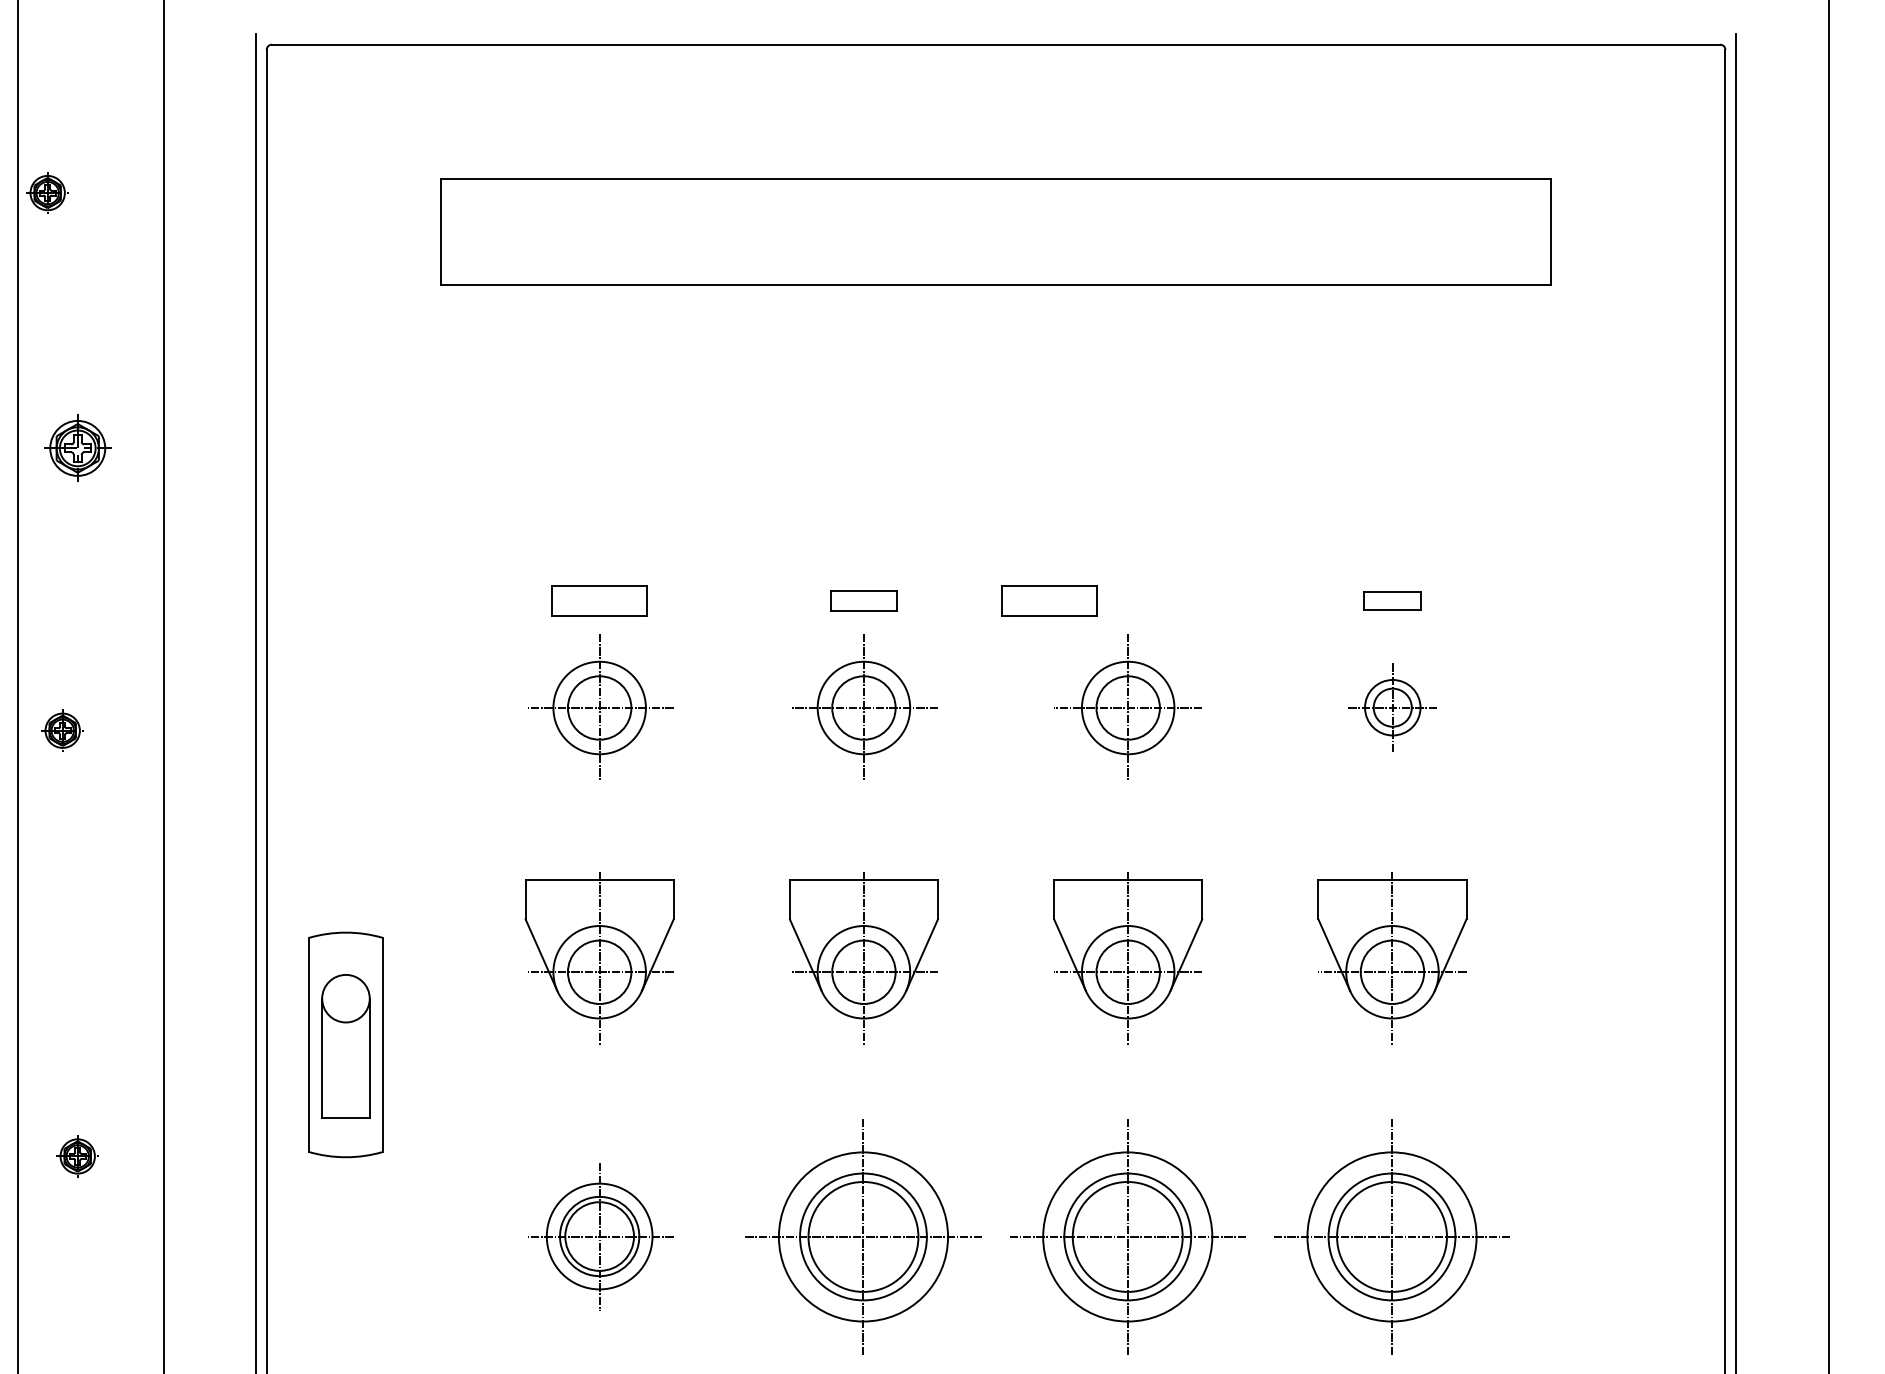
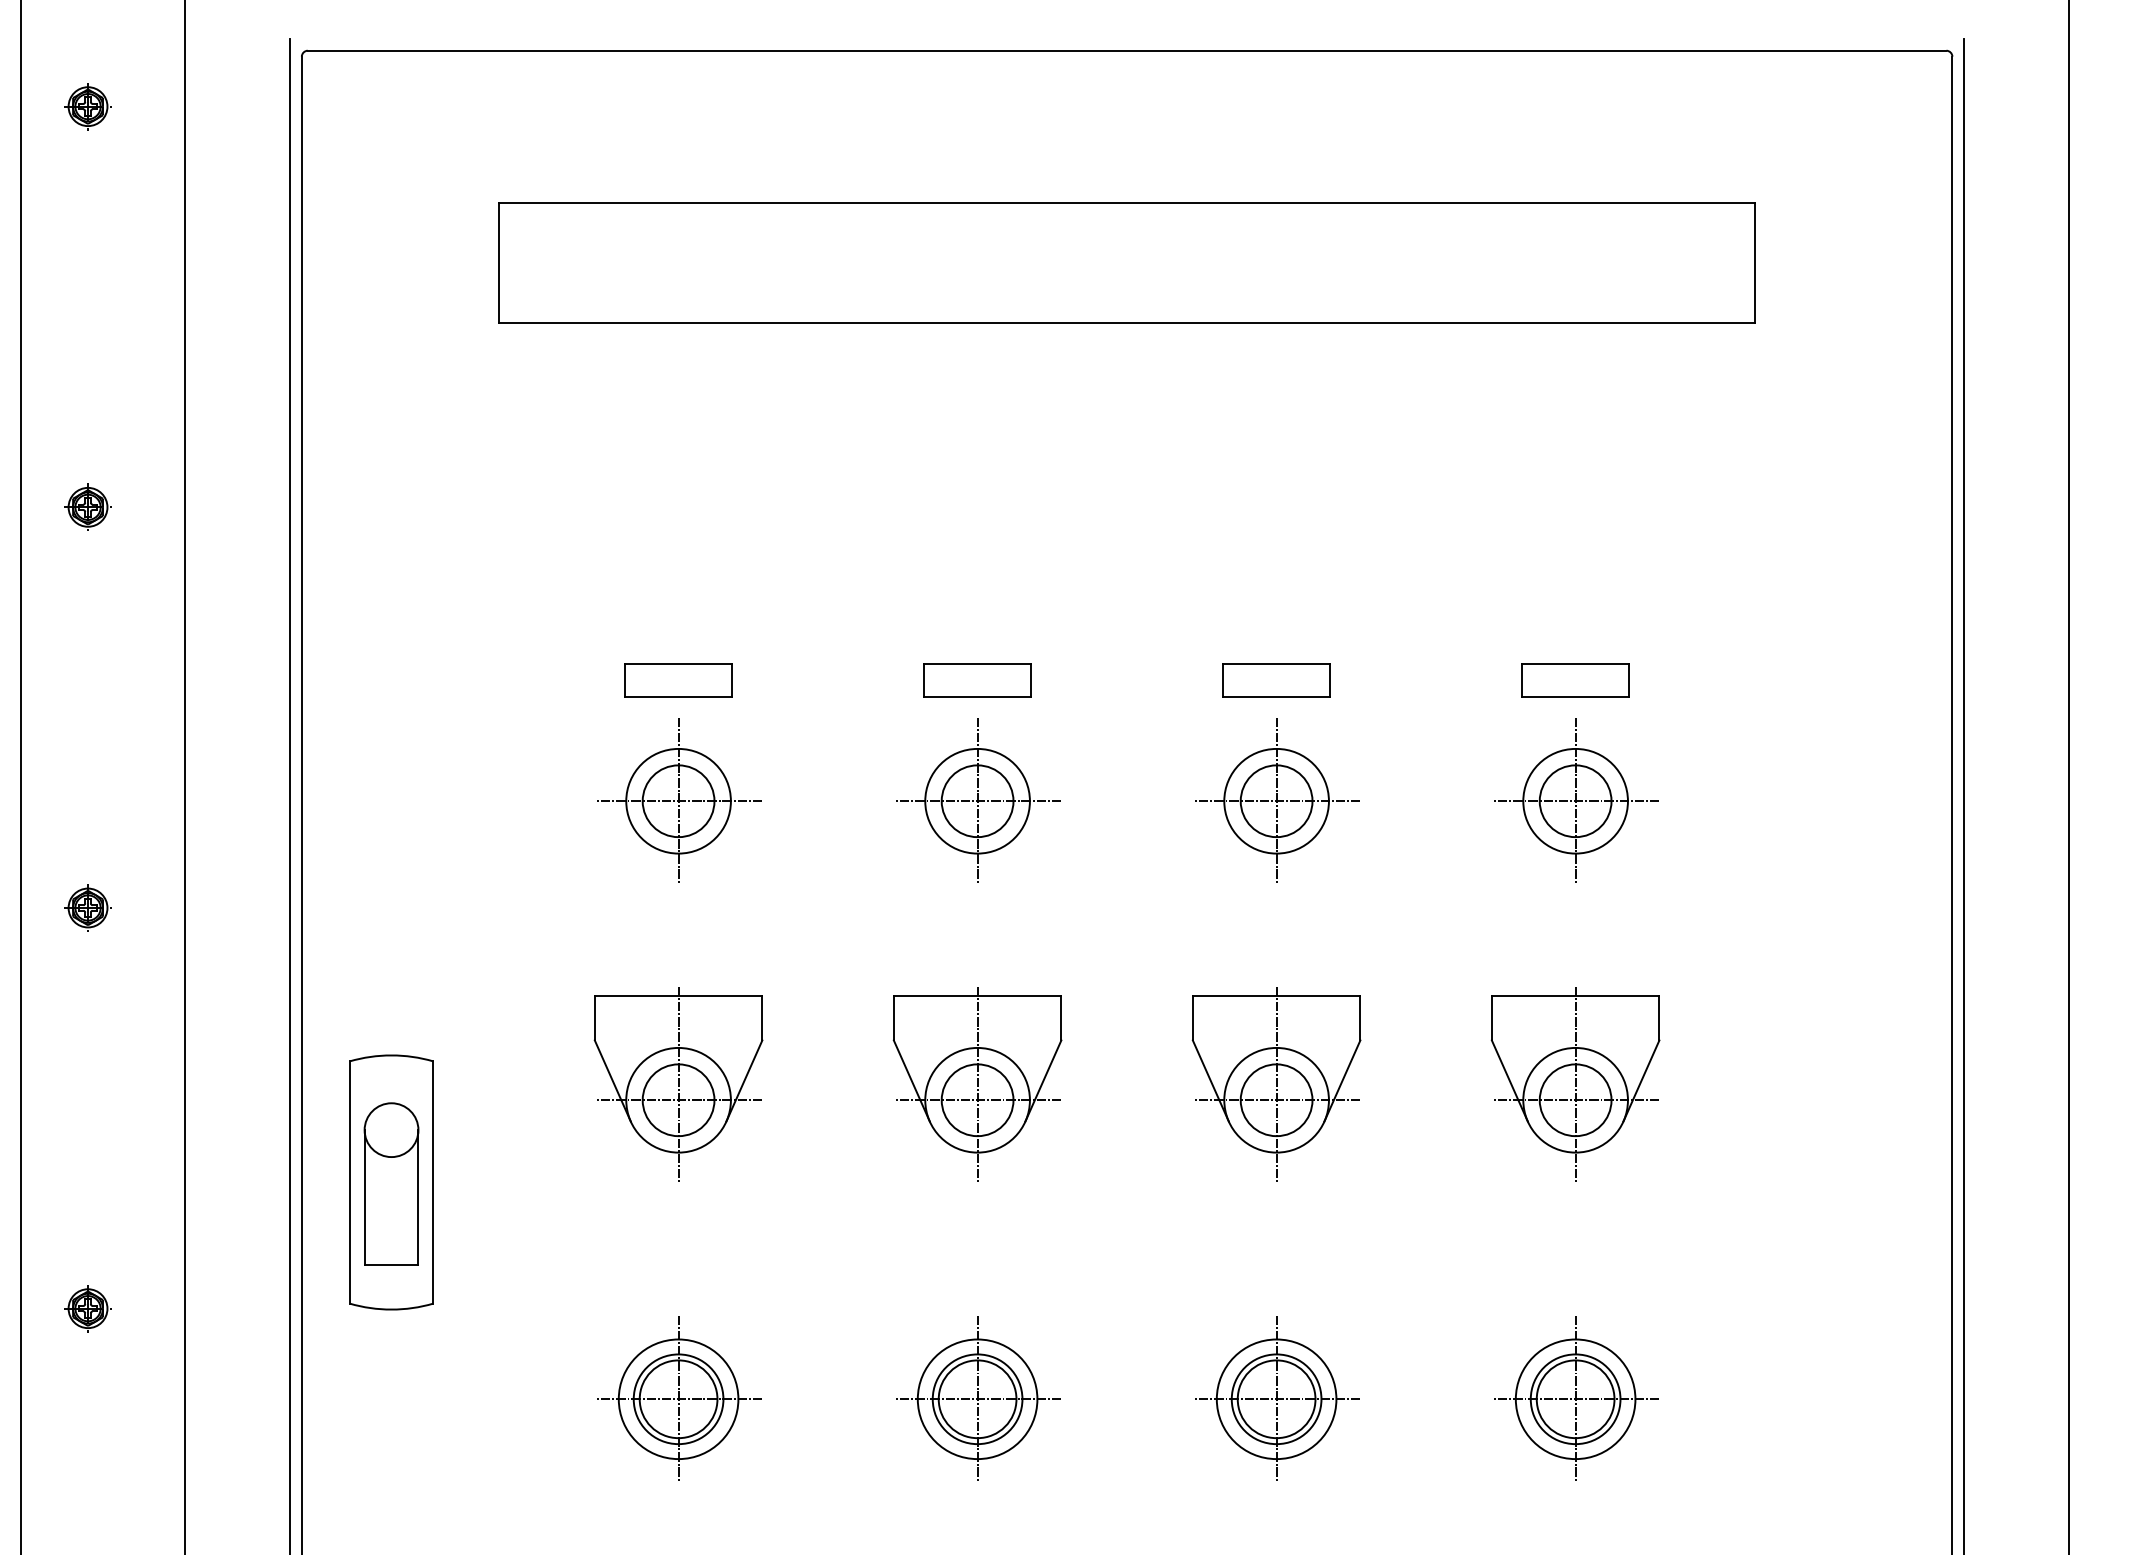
part: (47, 192) -> (87, 106), moved
part: (77, 447) -> (87, 506), size x0.62
part: (863, 601) -> (977, 680), size x1.43
part: (1049, 601) -> (1276, 680), moved
part: (1392, 601) -> (1575, 680), size x1.67
part: (1393, 707) -> (1576, 800), size x1.67
part: (62, 730) -> (87, 907), moved
part: (864, 1235) -> (978, 1398), size x0.62
part: (1128, 1235) -> (1277, 1398), size x0.62
part: (1393, 1235) -> (1576, 1398), size x0.62

